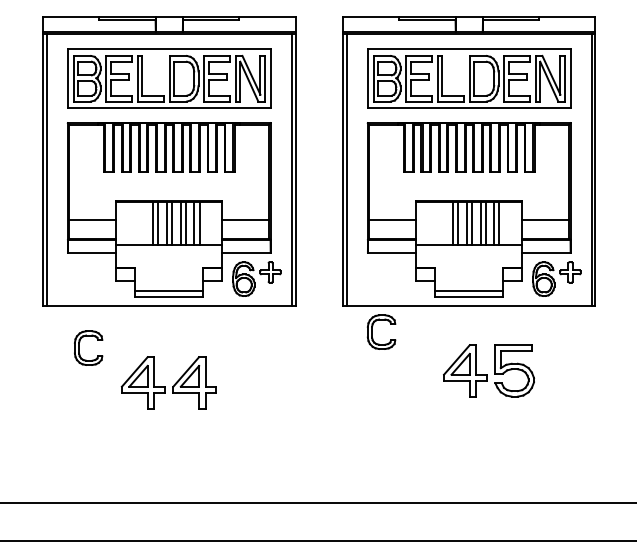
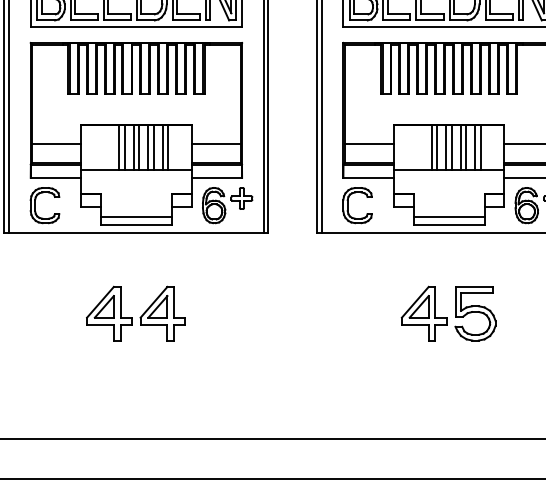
part: (372, 331) -> (348, 204), moved
part: (79, 347) -> (35, 204), moved
part: (488, 370) -> (448, 313), moved

